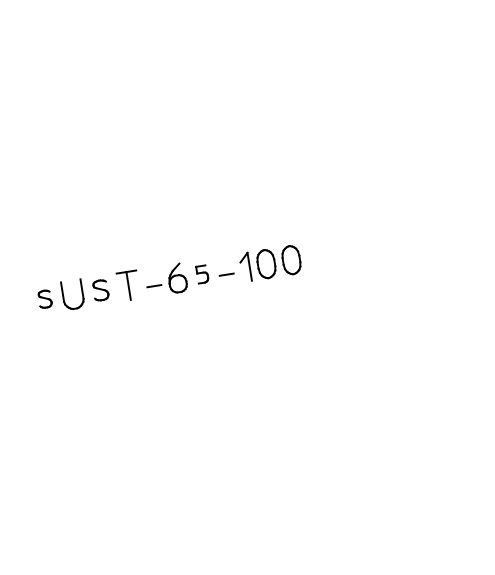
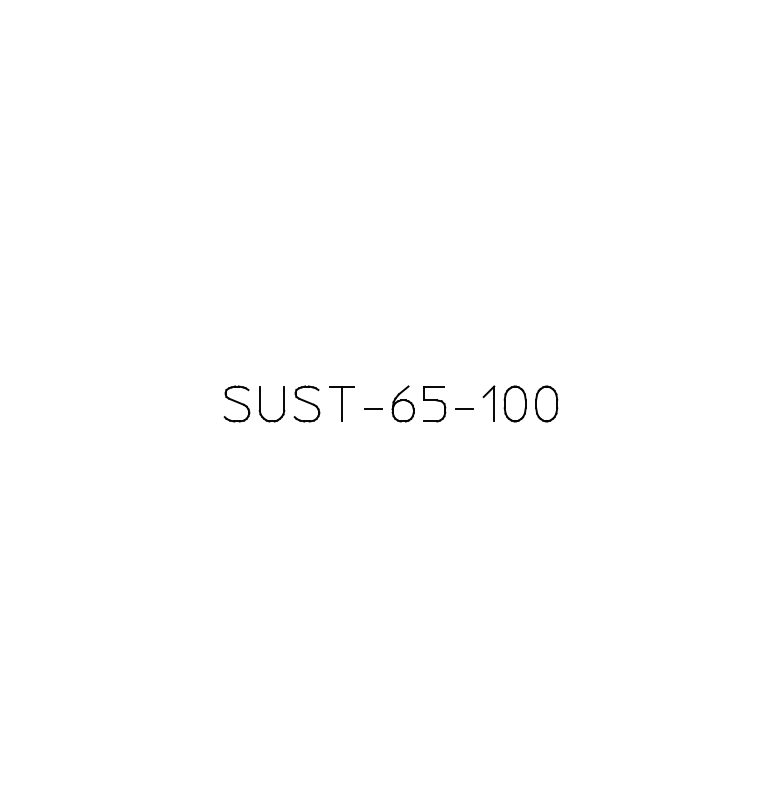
part: (202, 274) -> (434, 404), size x1.67
part: (100, 290) -> (306, 403), size x1.43
part: (44, 298) -> (236, 403), size x1.67

